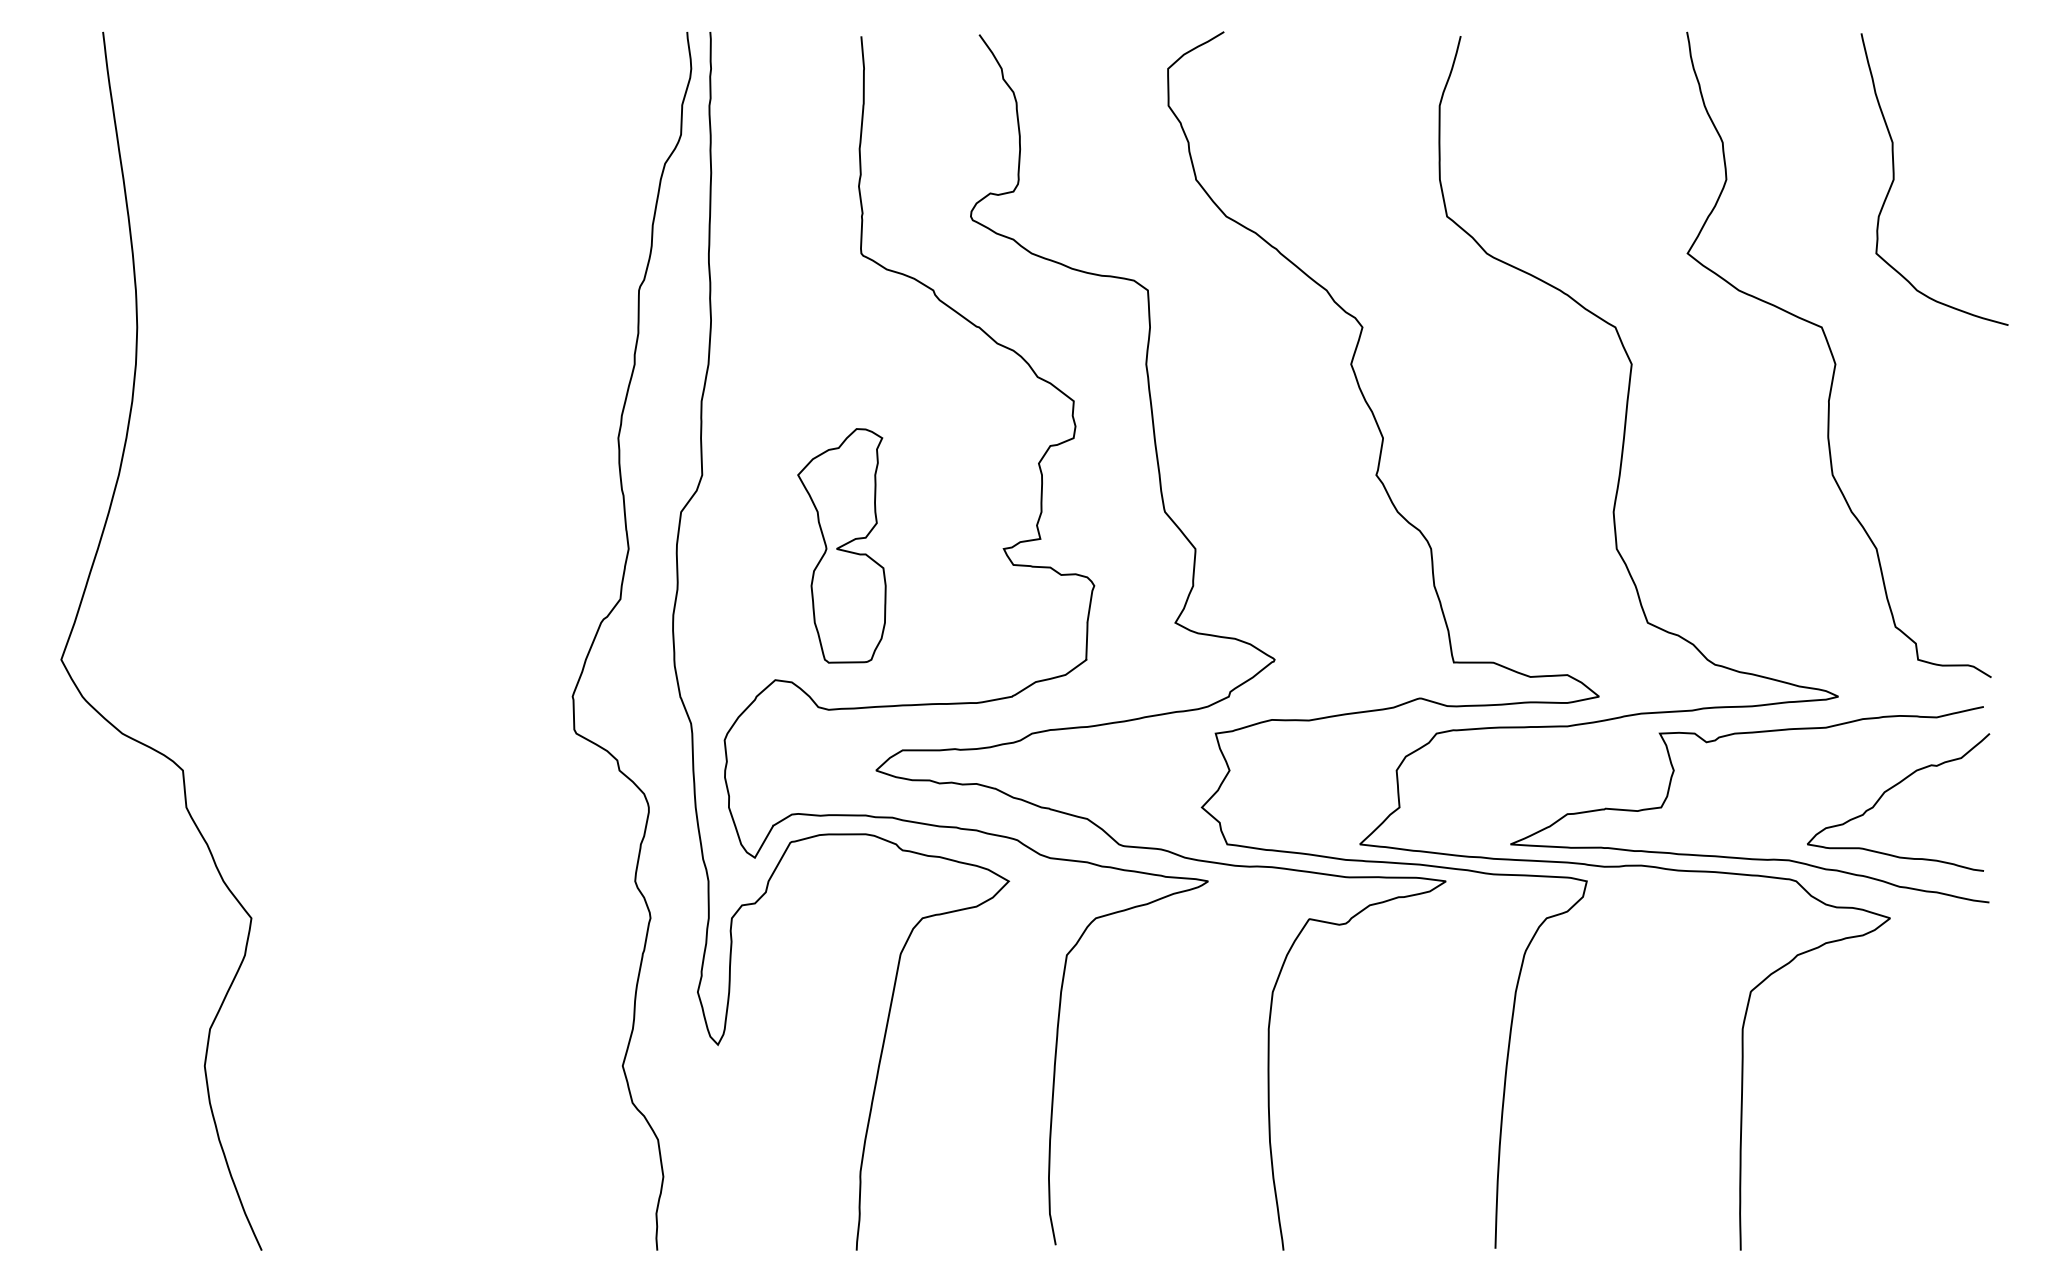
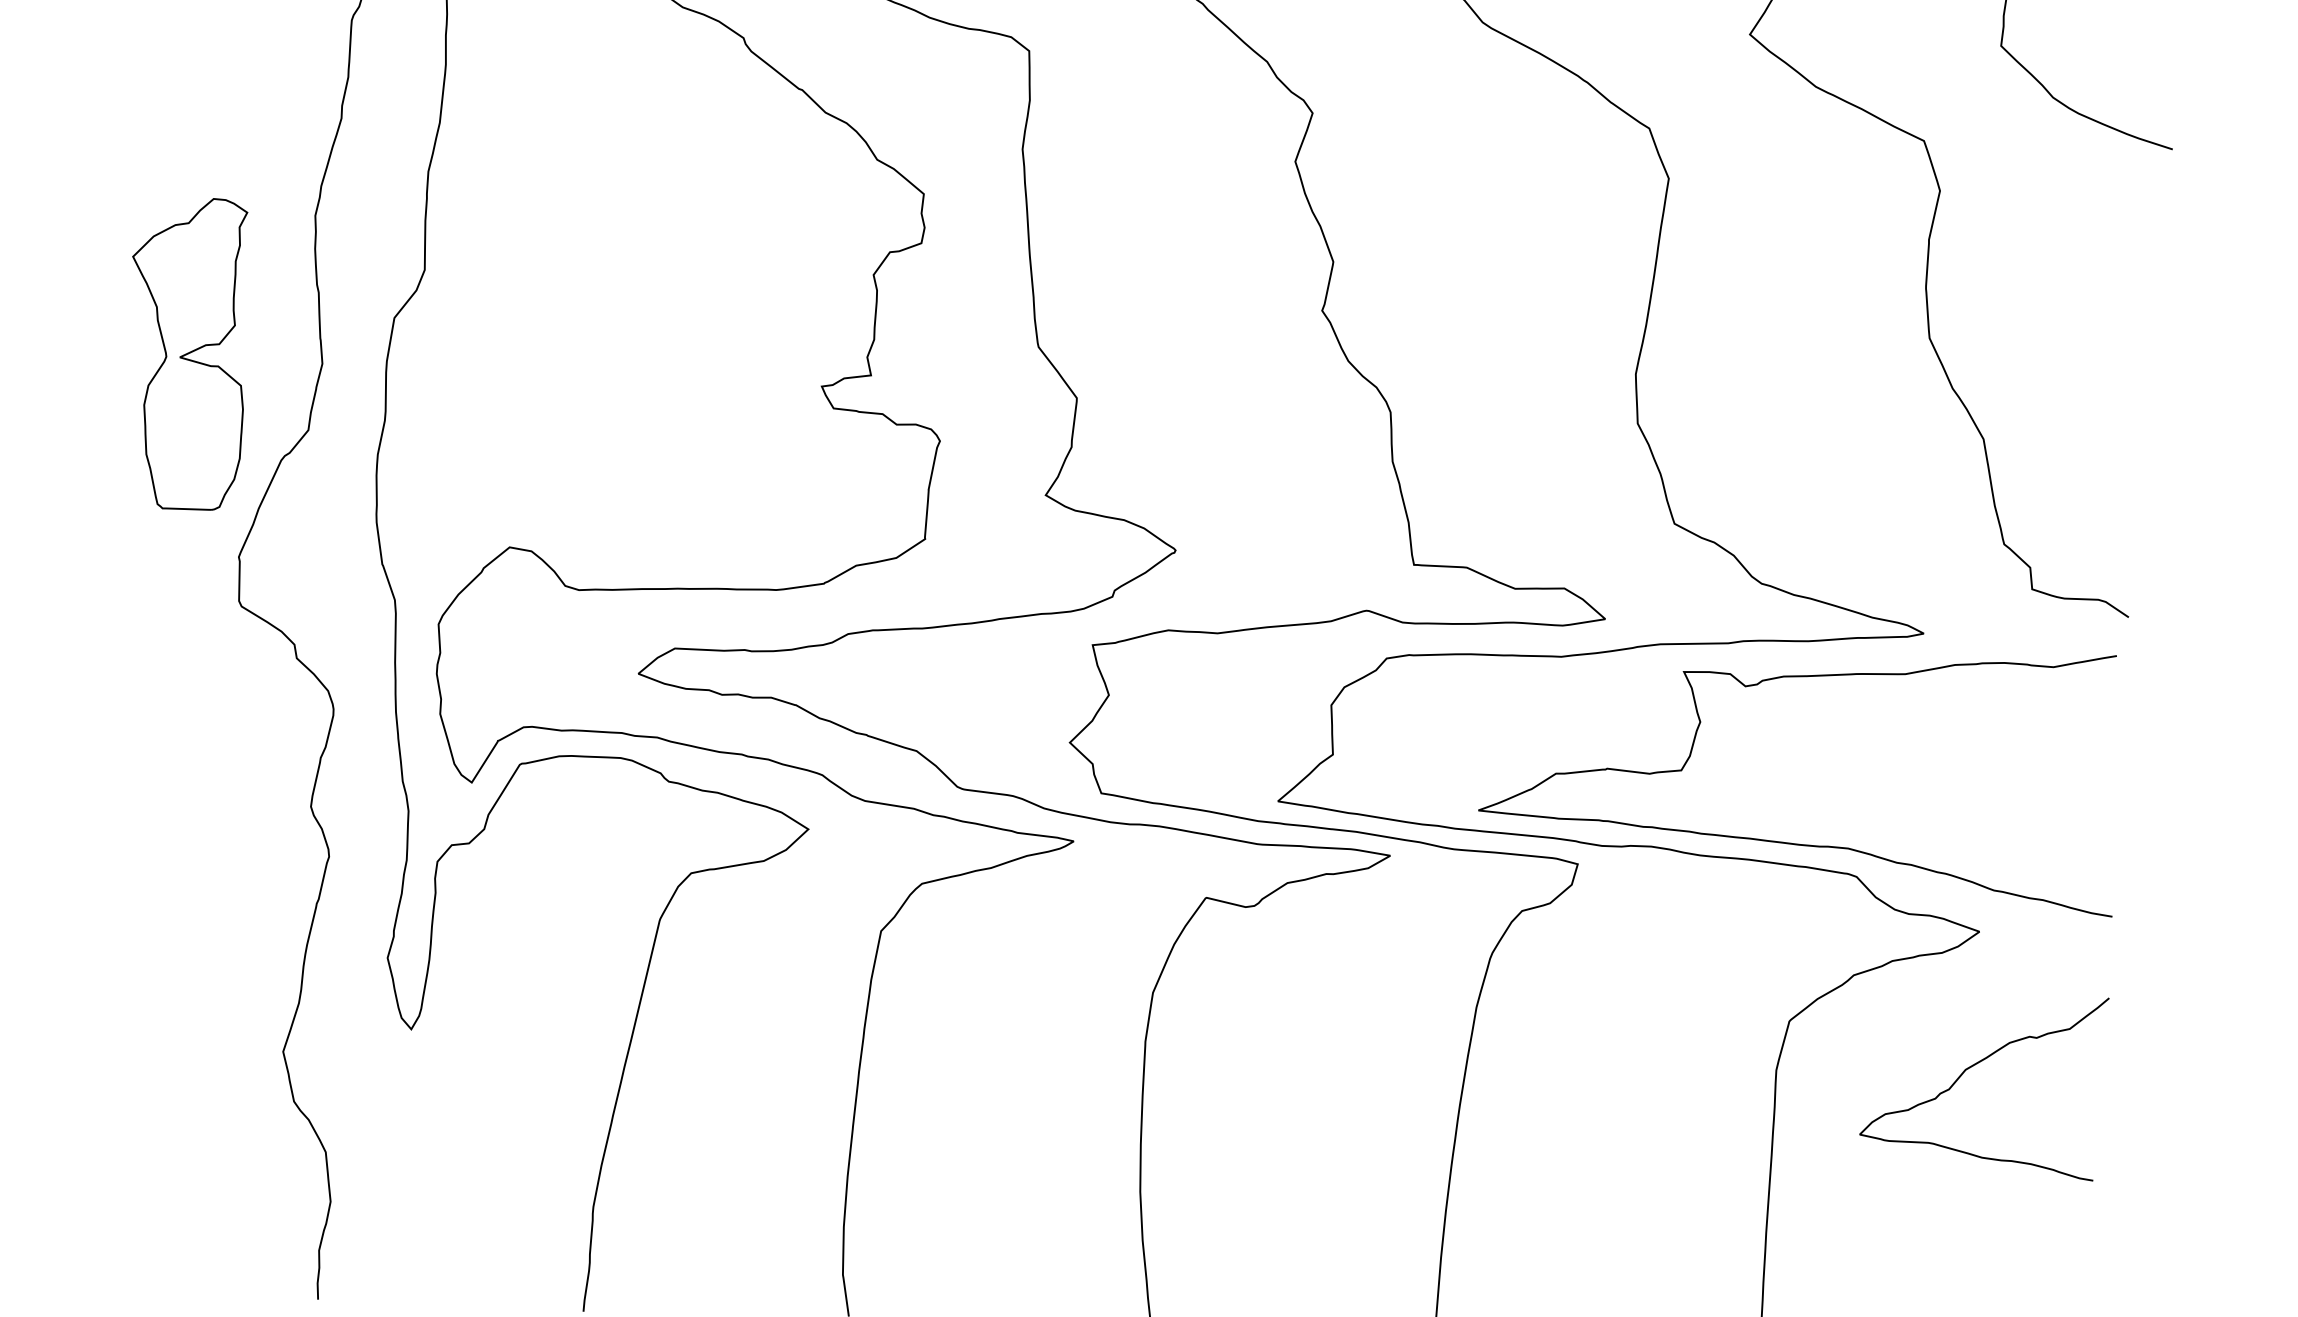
part: (841, 545) -> (186, 353), moved
curve: (1889, 790) -> (1972, 1067), moved

